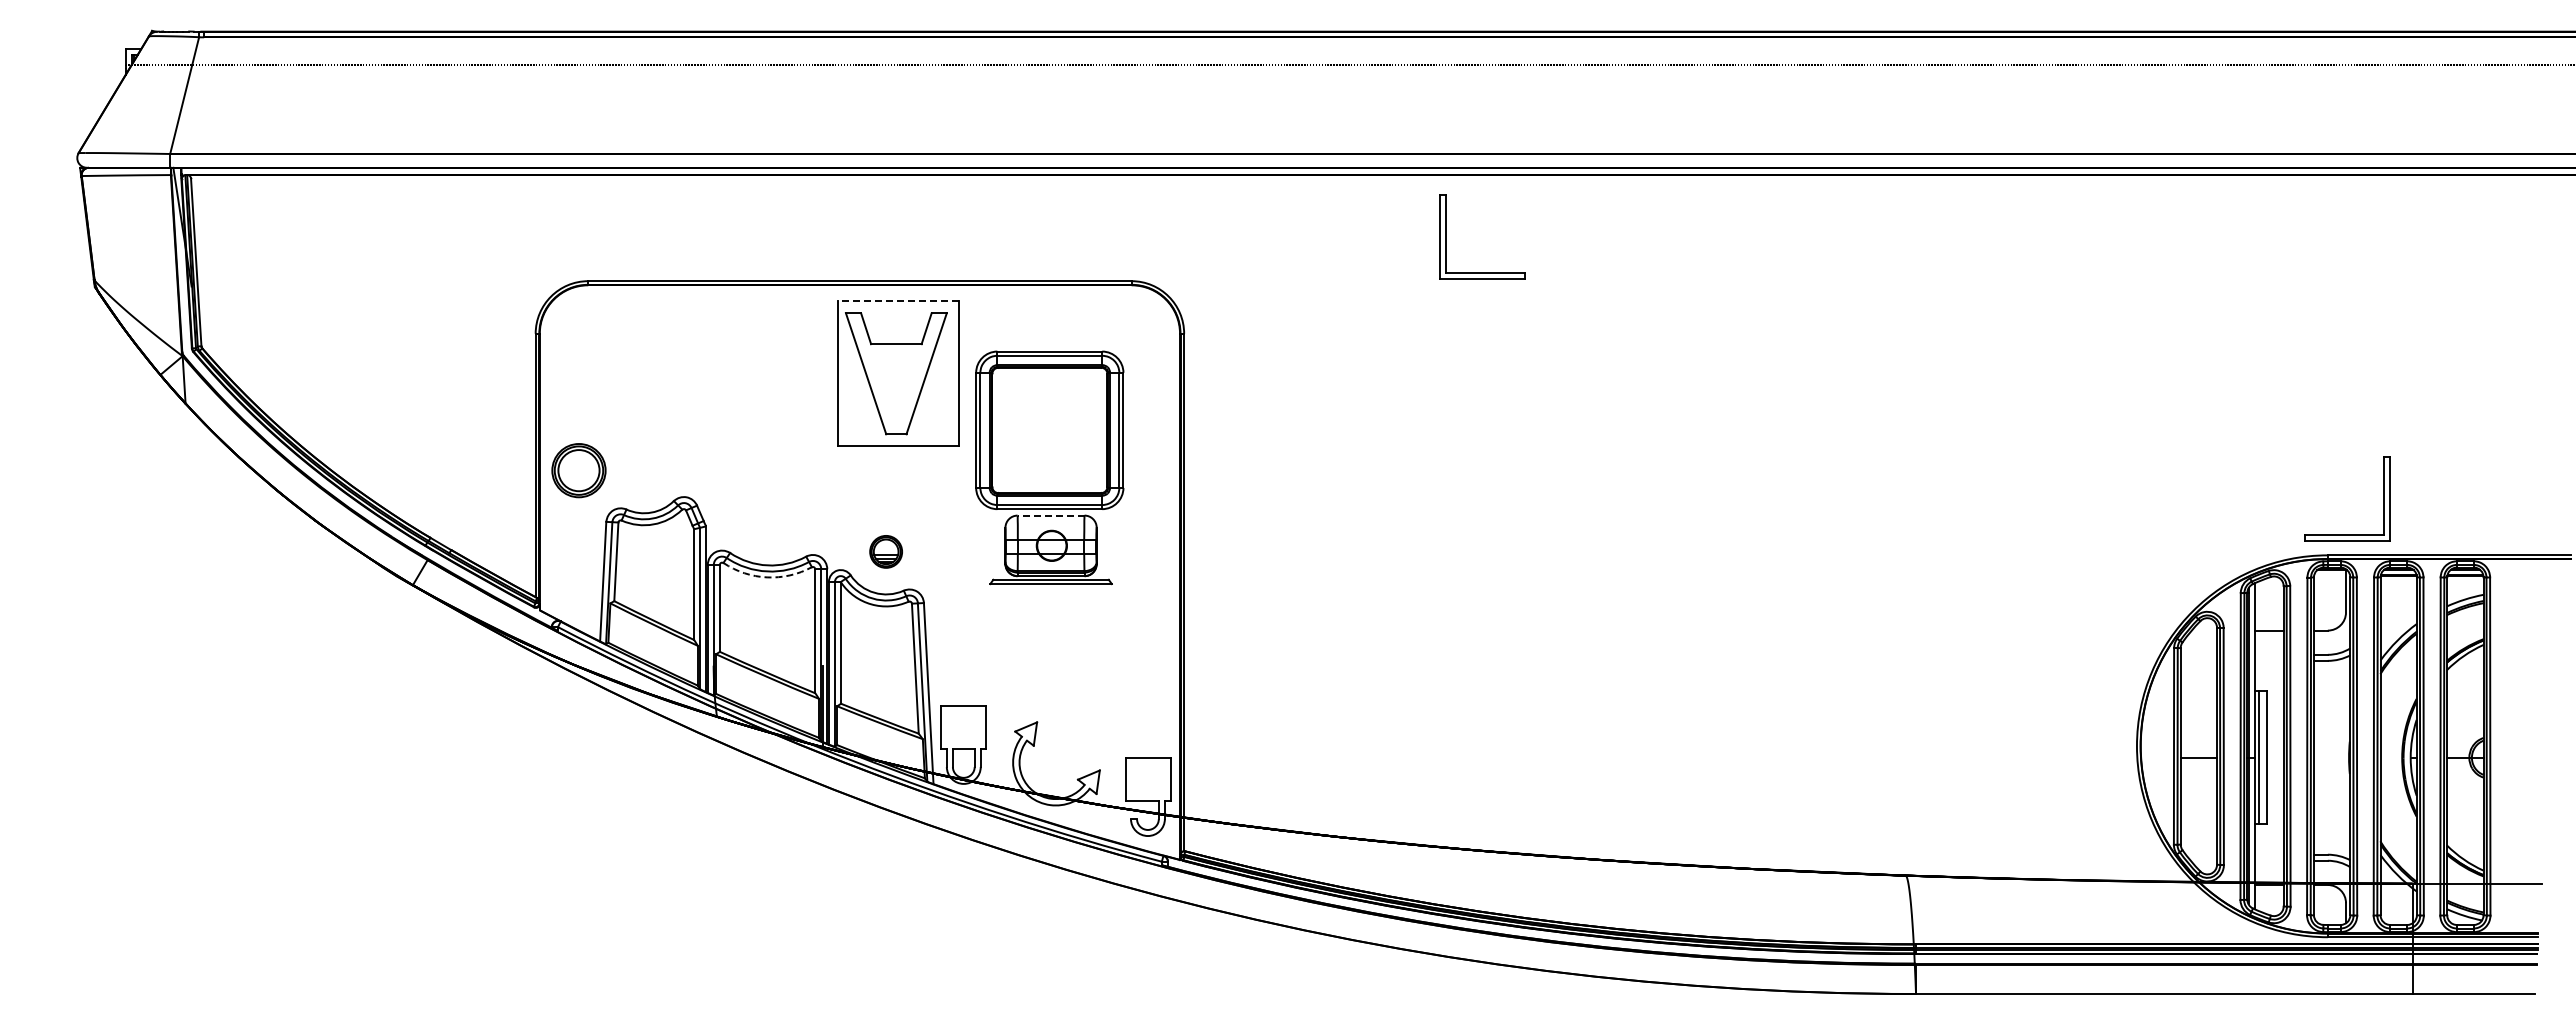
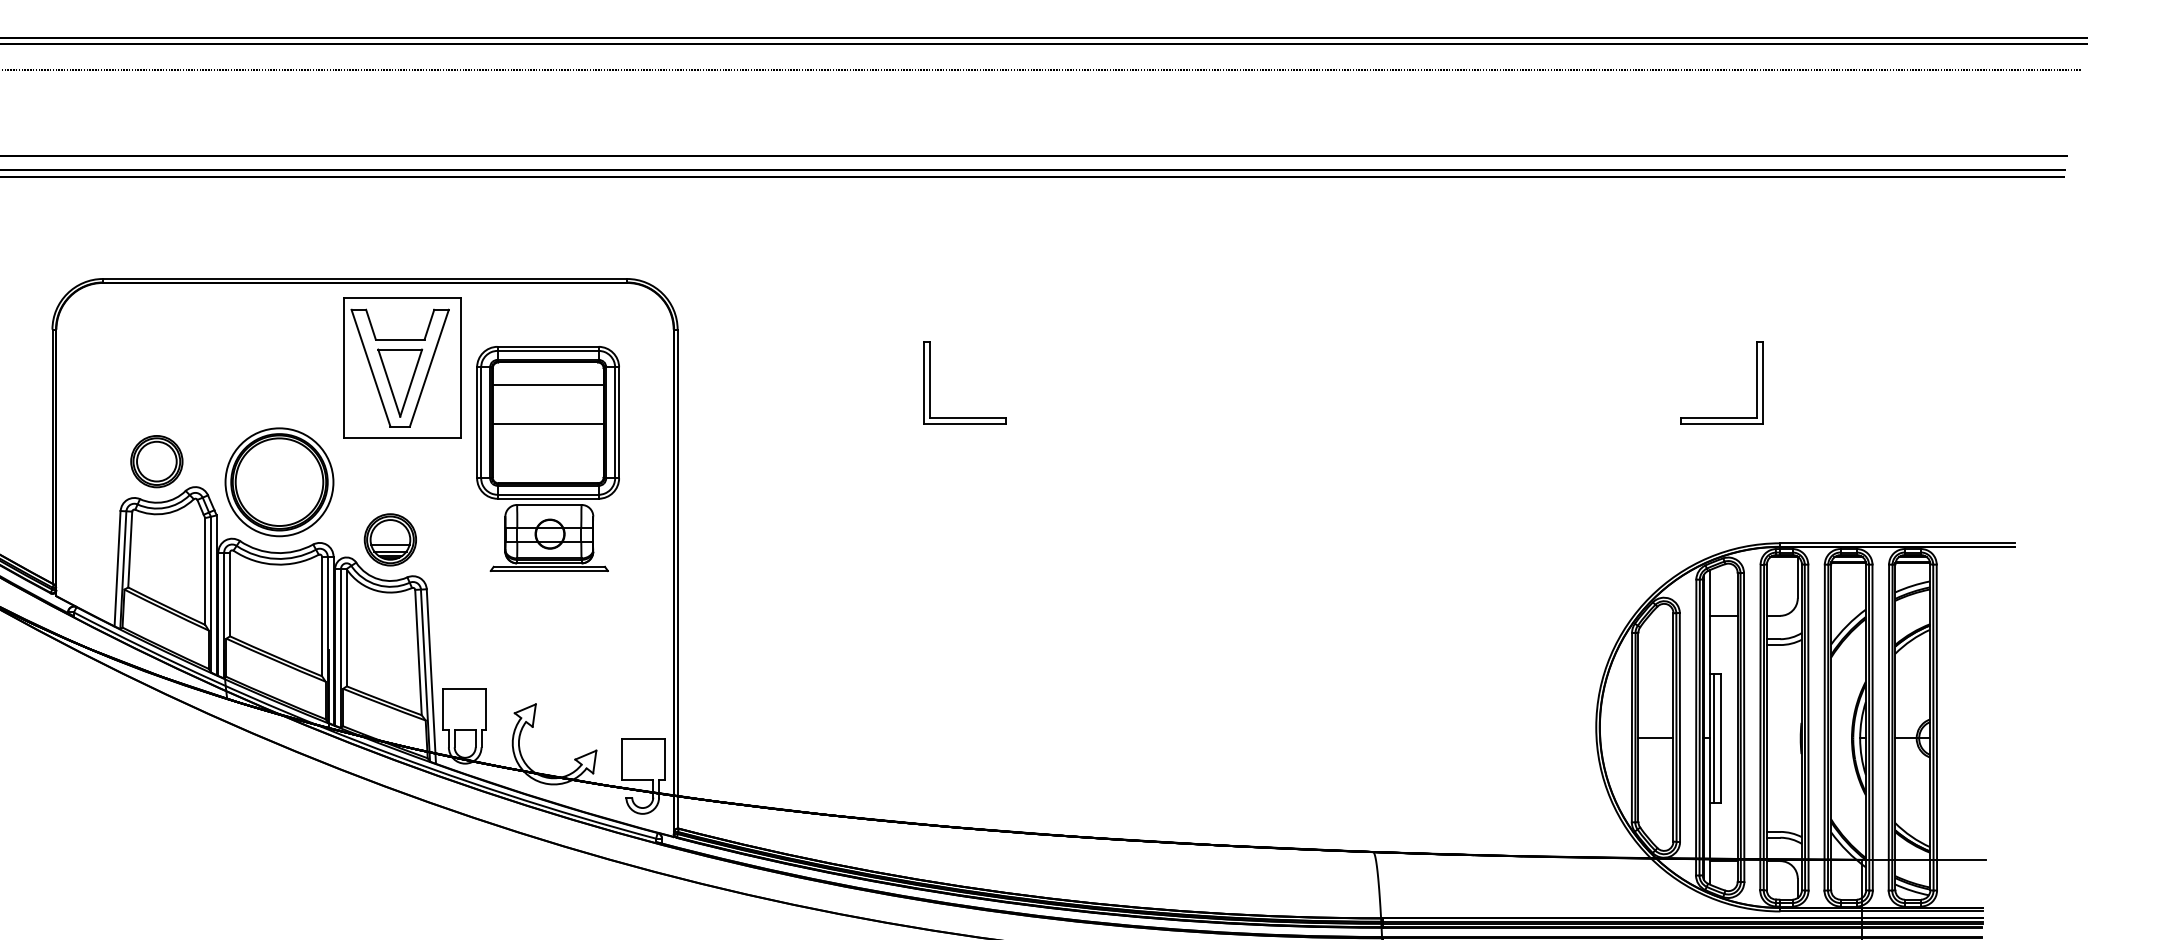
part: (1446, 236) -> (930, 382), moved
line: (898, 301) -> (402, 298), dashed -> solid
part: (895, 388) -> (399, 382), added
line: (1049, 391) -> (547, 385), added
line: (1049, 431) -> (547, 423), added
part: (578, 470) -> (156, 461), moved
part: (770, 491) -> (278, 481), added
part: (2383, 498) -> (1756, 382), moved
line: (1050, 515) -> (548, 504), dashed -> solid
part: (885, 551) -> (389, 539), size x1.67
arc: (767, 577) -> (275, 564), dashed -> solid

